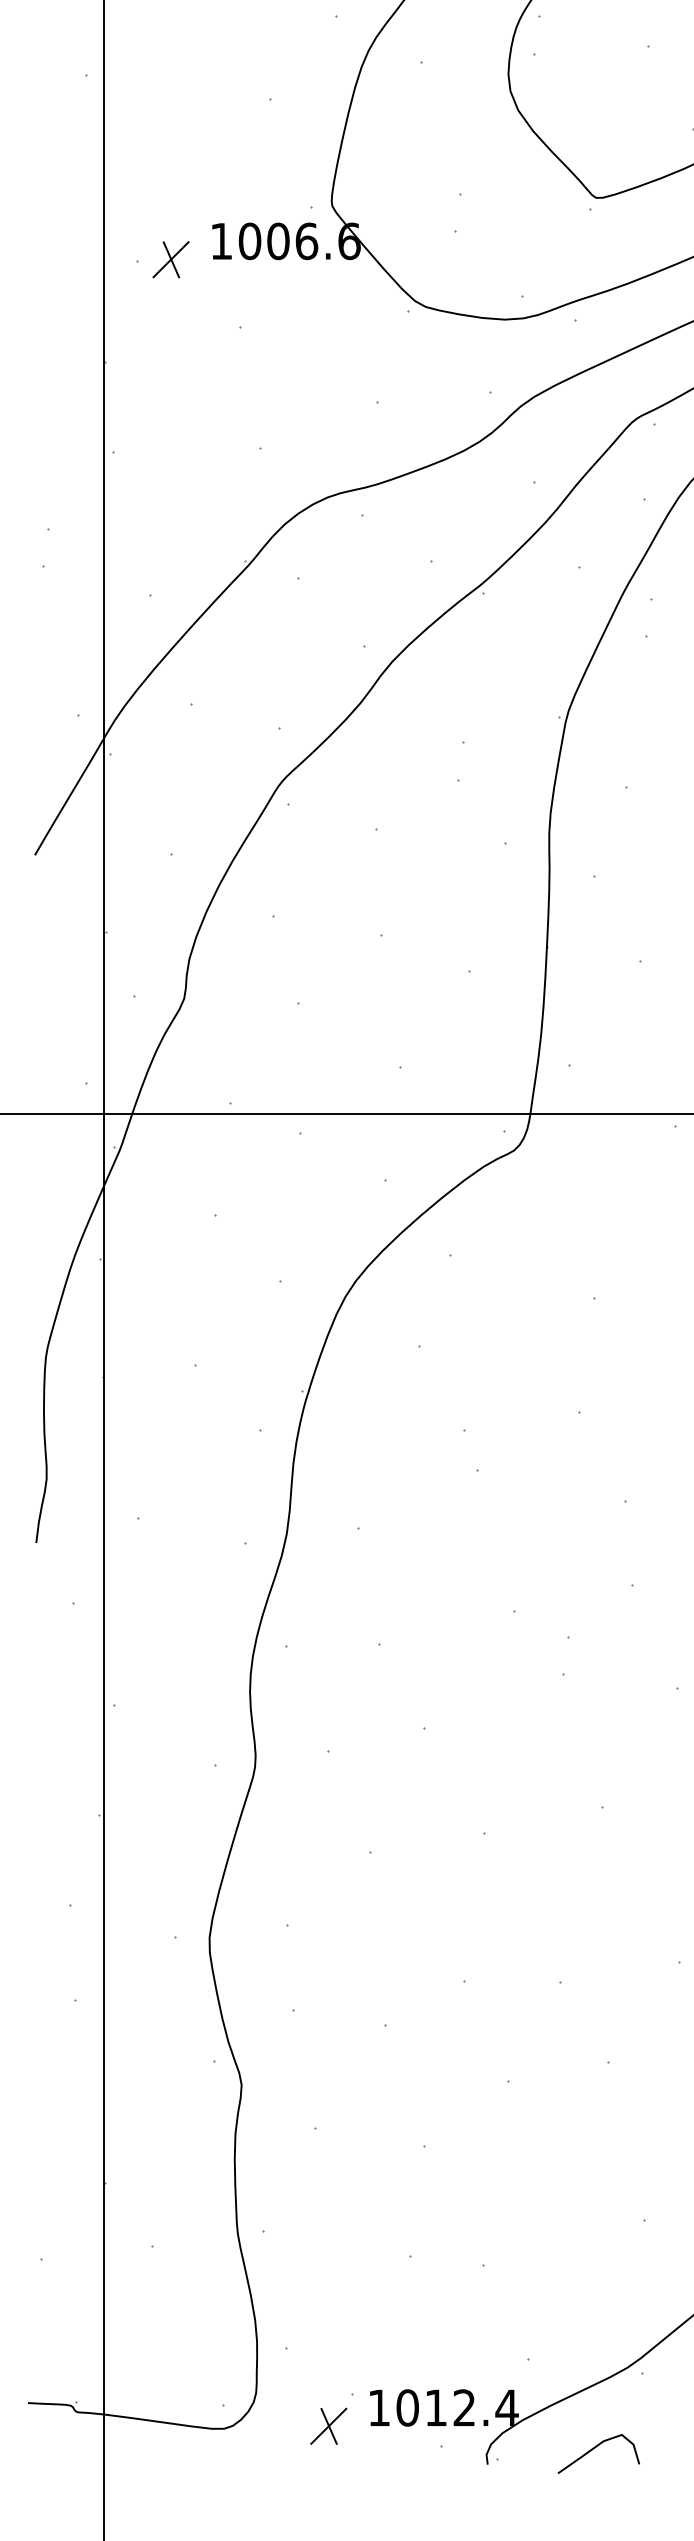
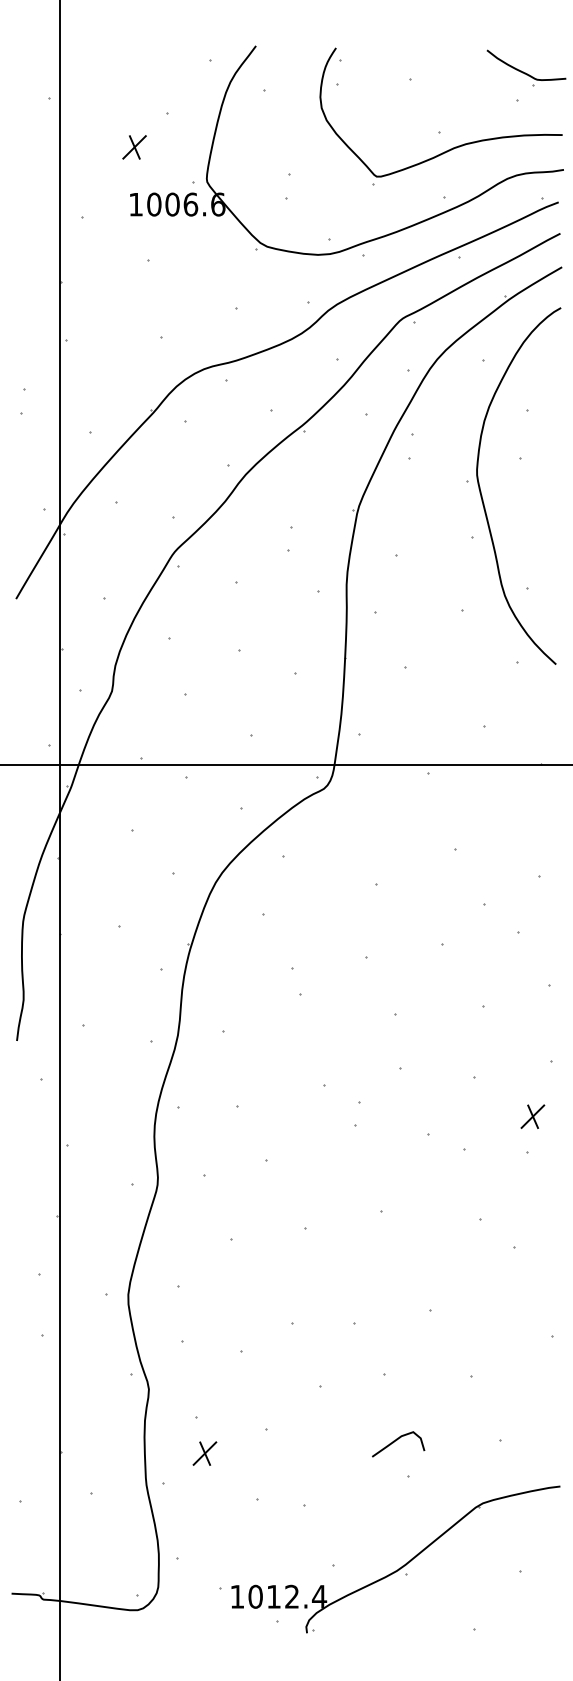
part: (170, 259) -> (134, 147), moved
part: (328, 2426) -> (204, 1453), moved
curve: (597, 2447) -> (397, 1440), moved

